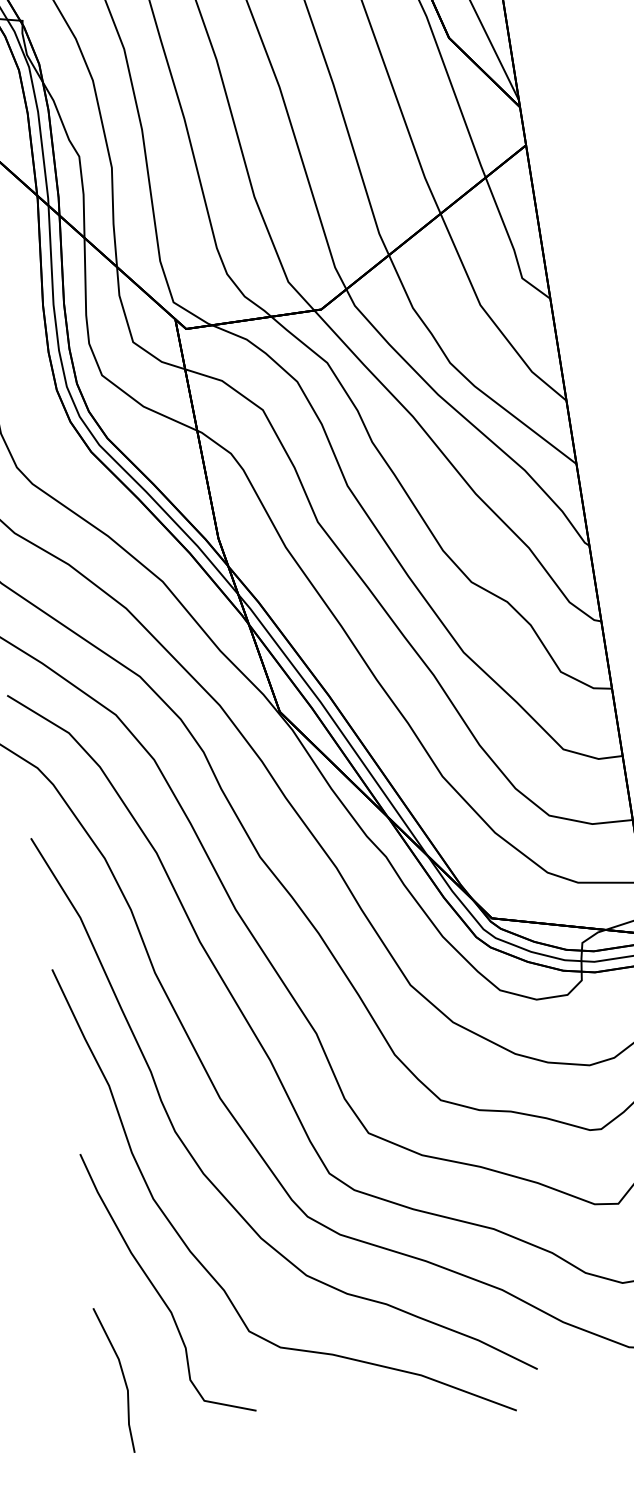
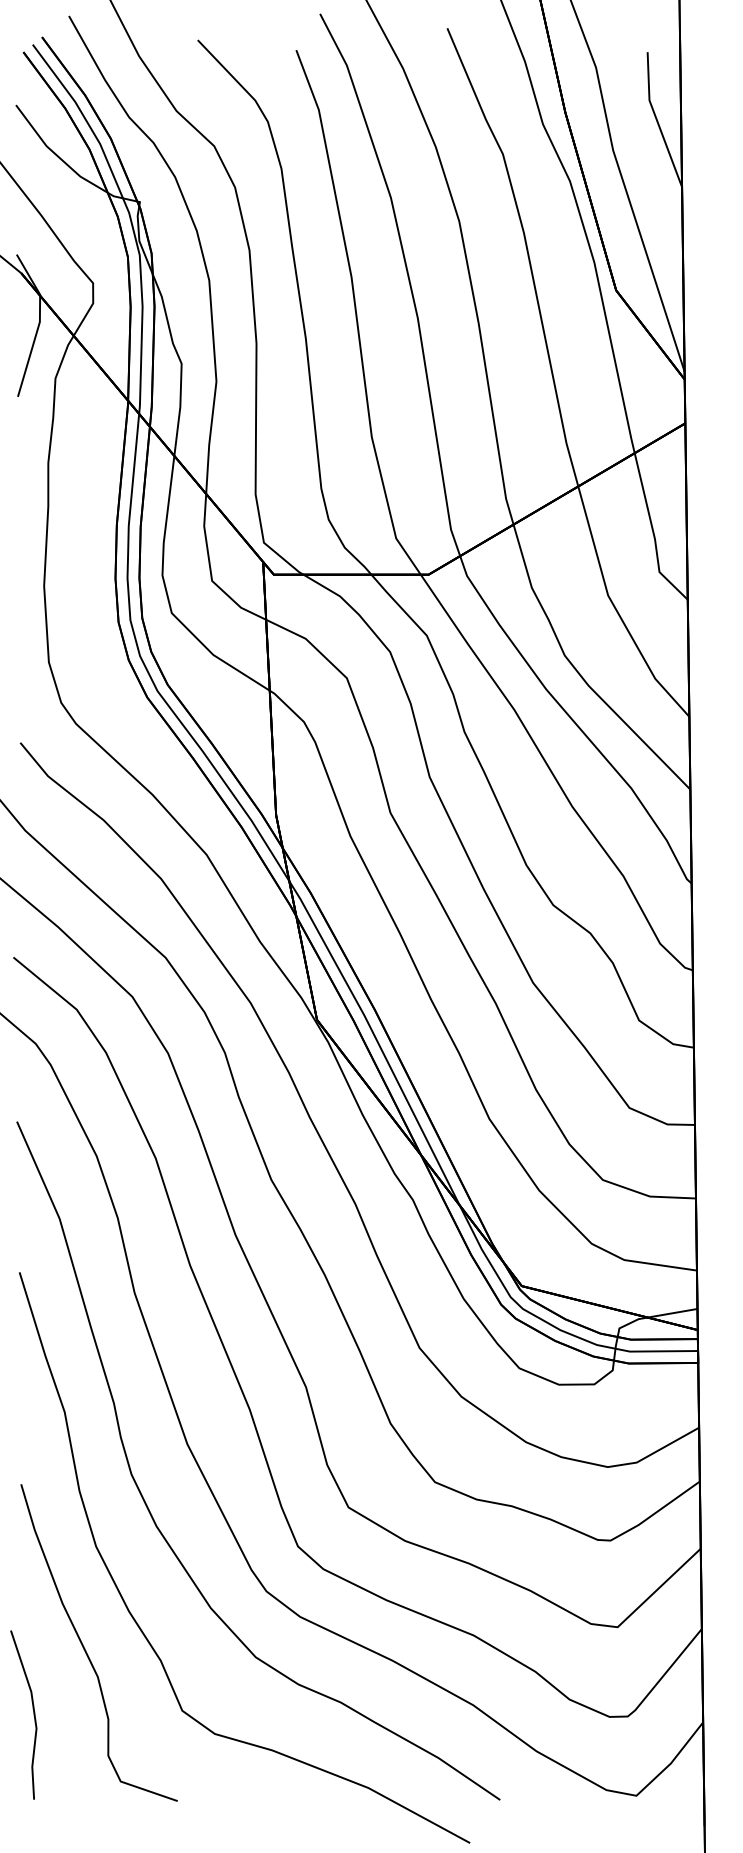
line: (123, 1378) -> (33, 1714), moved

